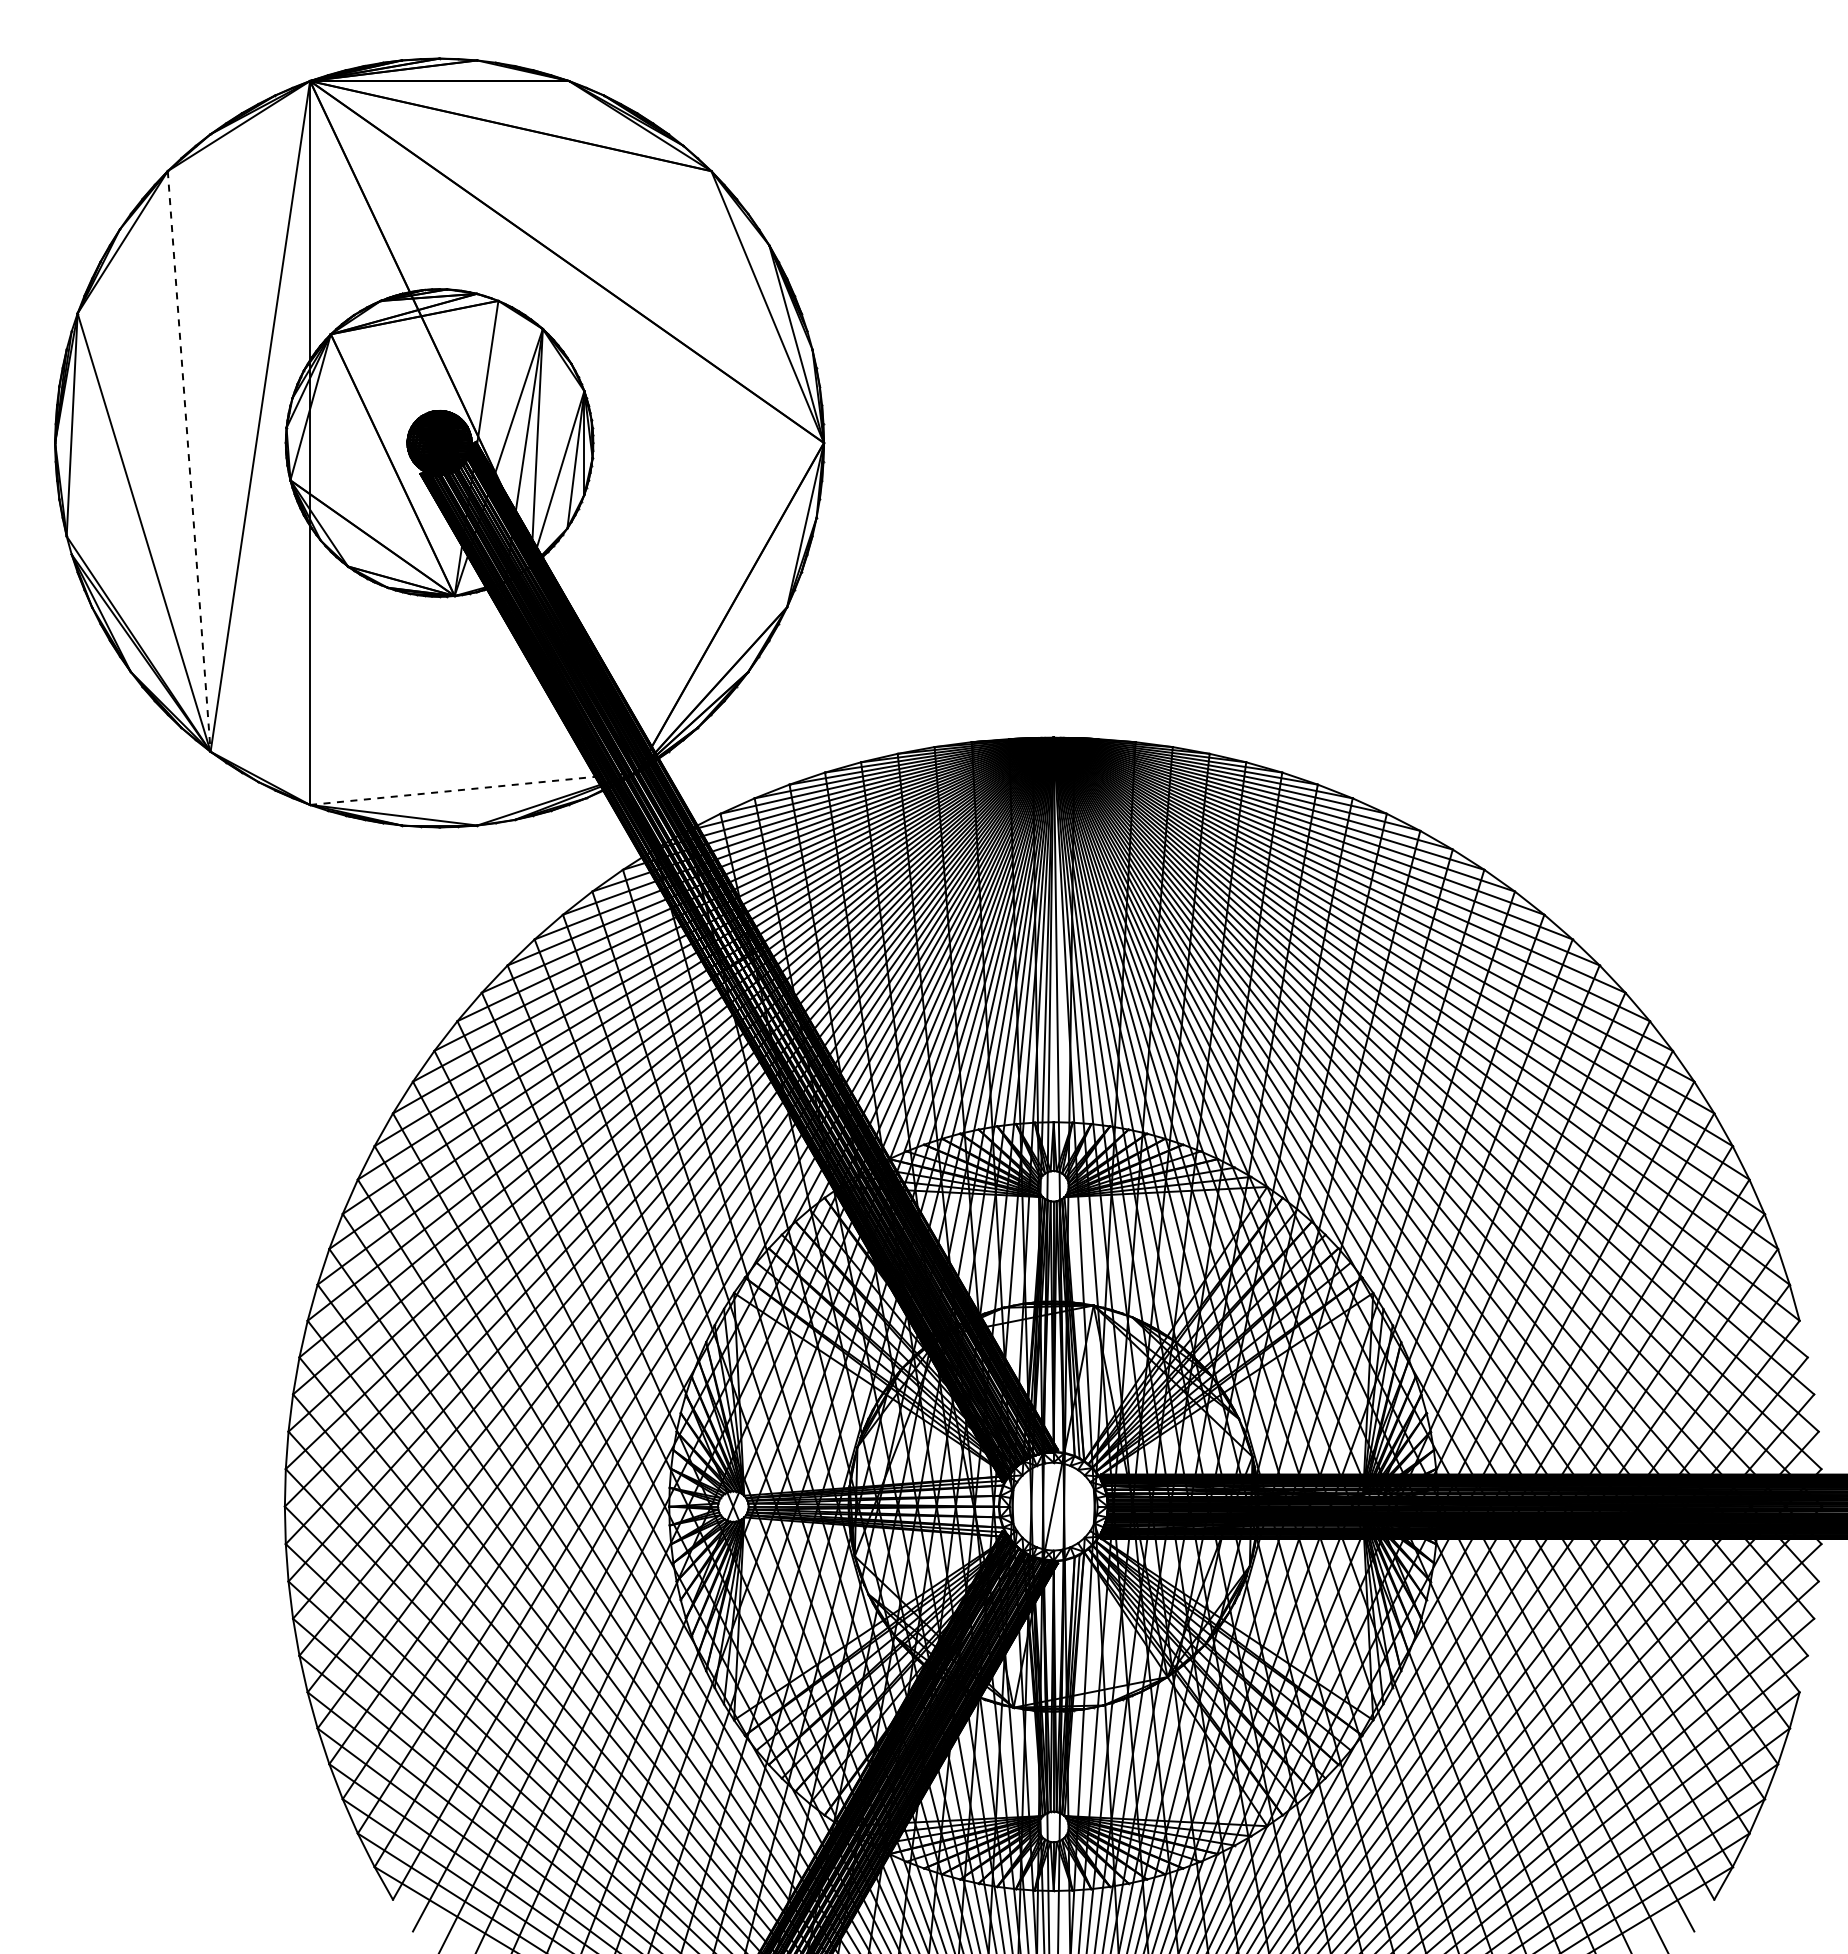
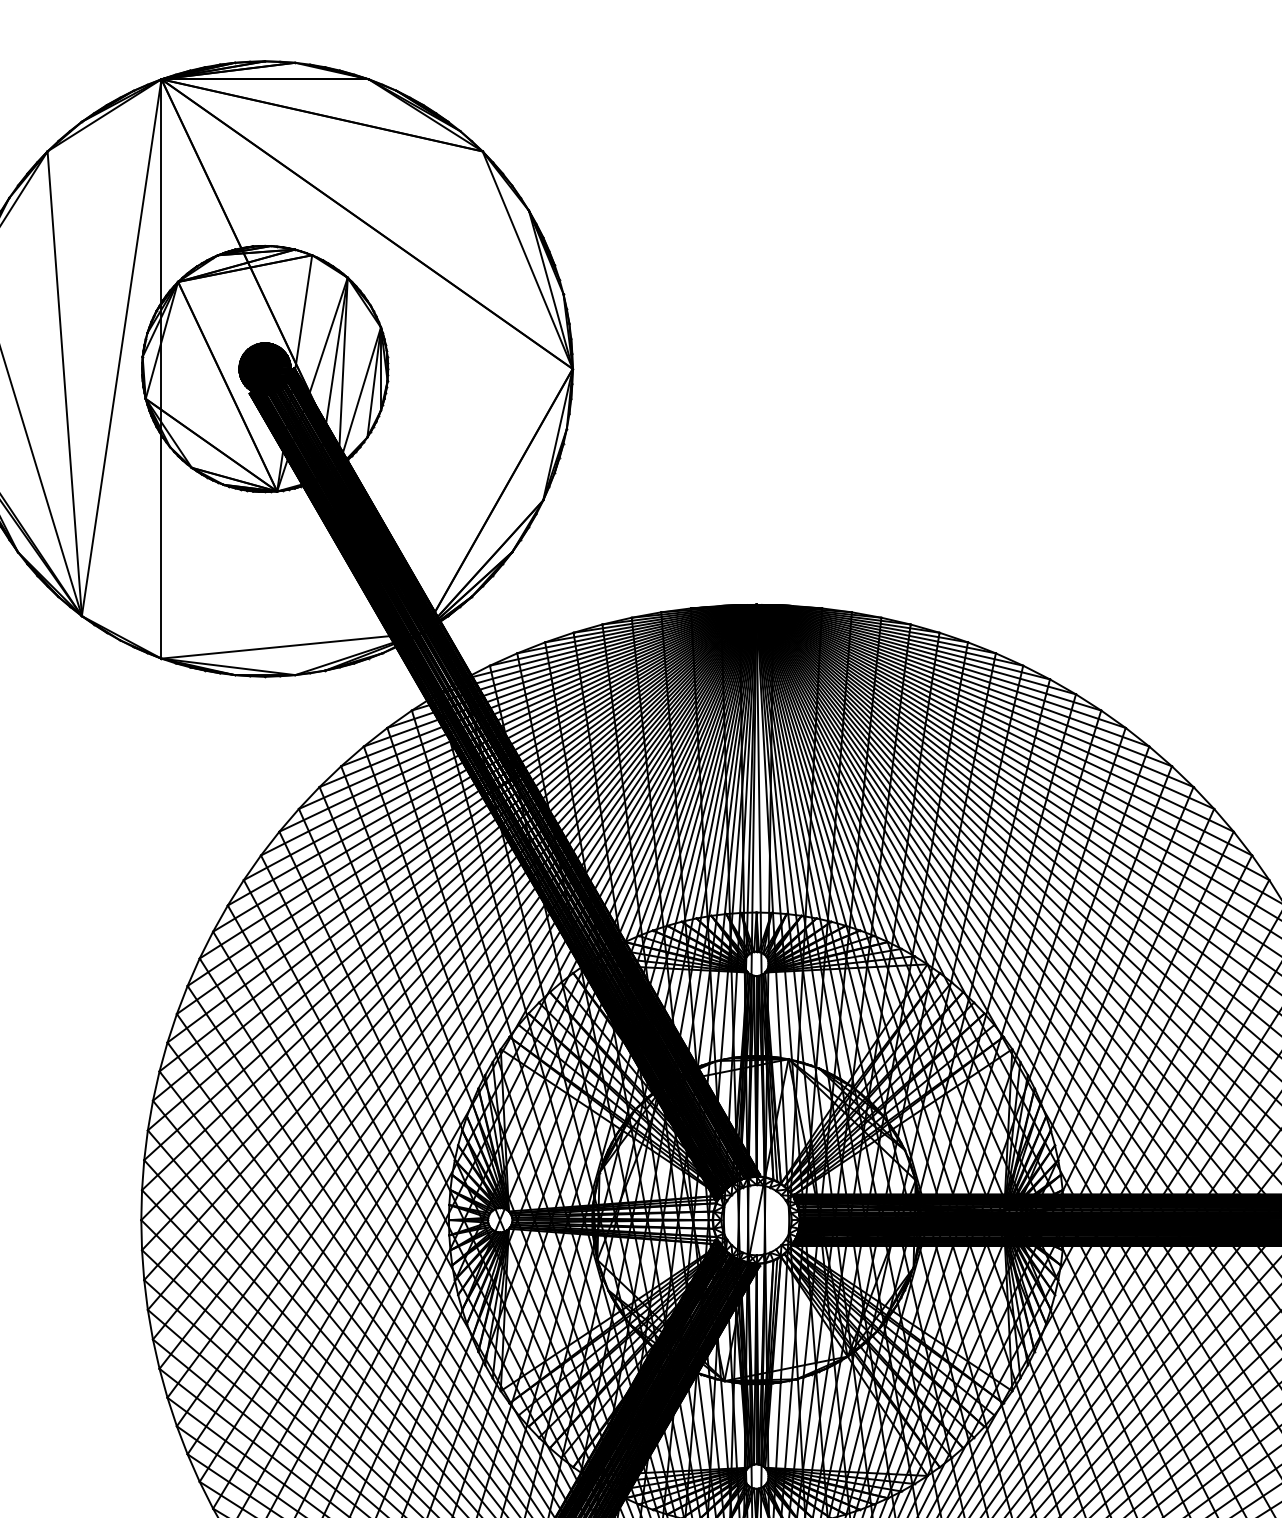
line: (189, 461) -> (64, 383), dashed -> solid
line: (474, 788) -> (293, 645), dashed -> solid

